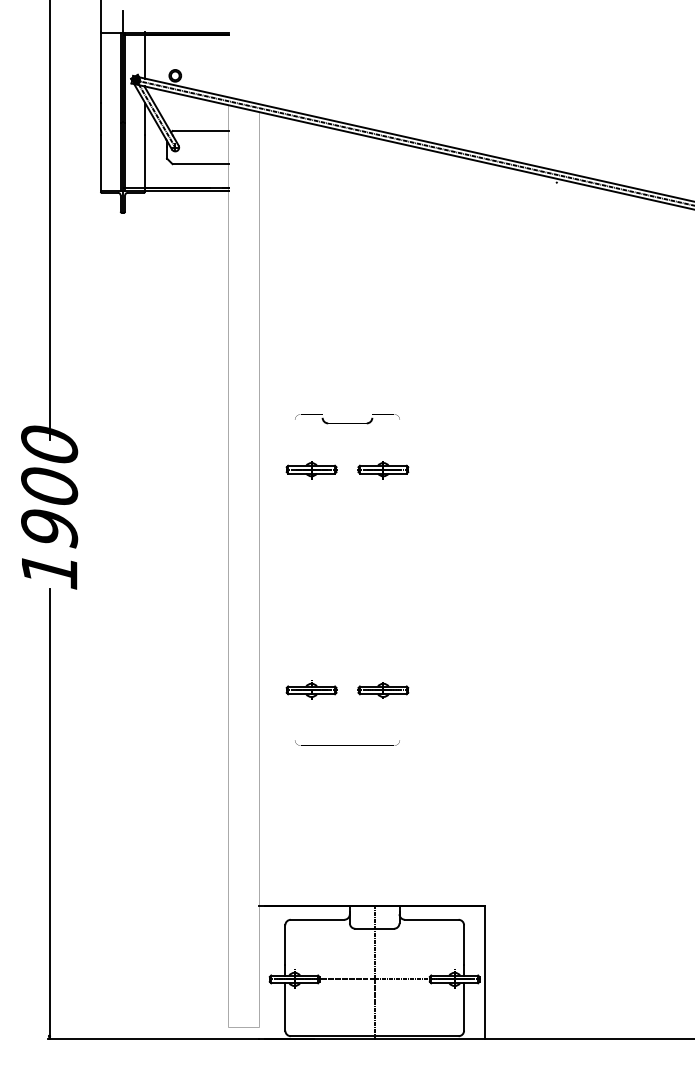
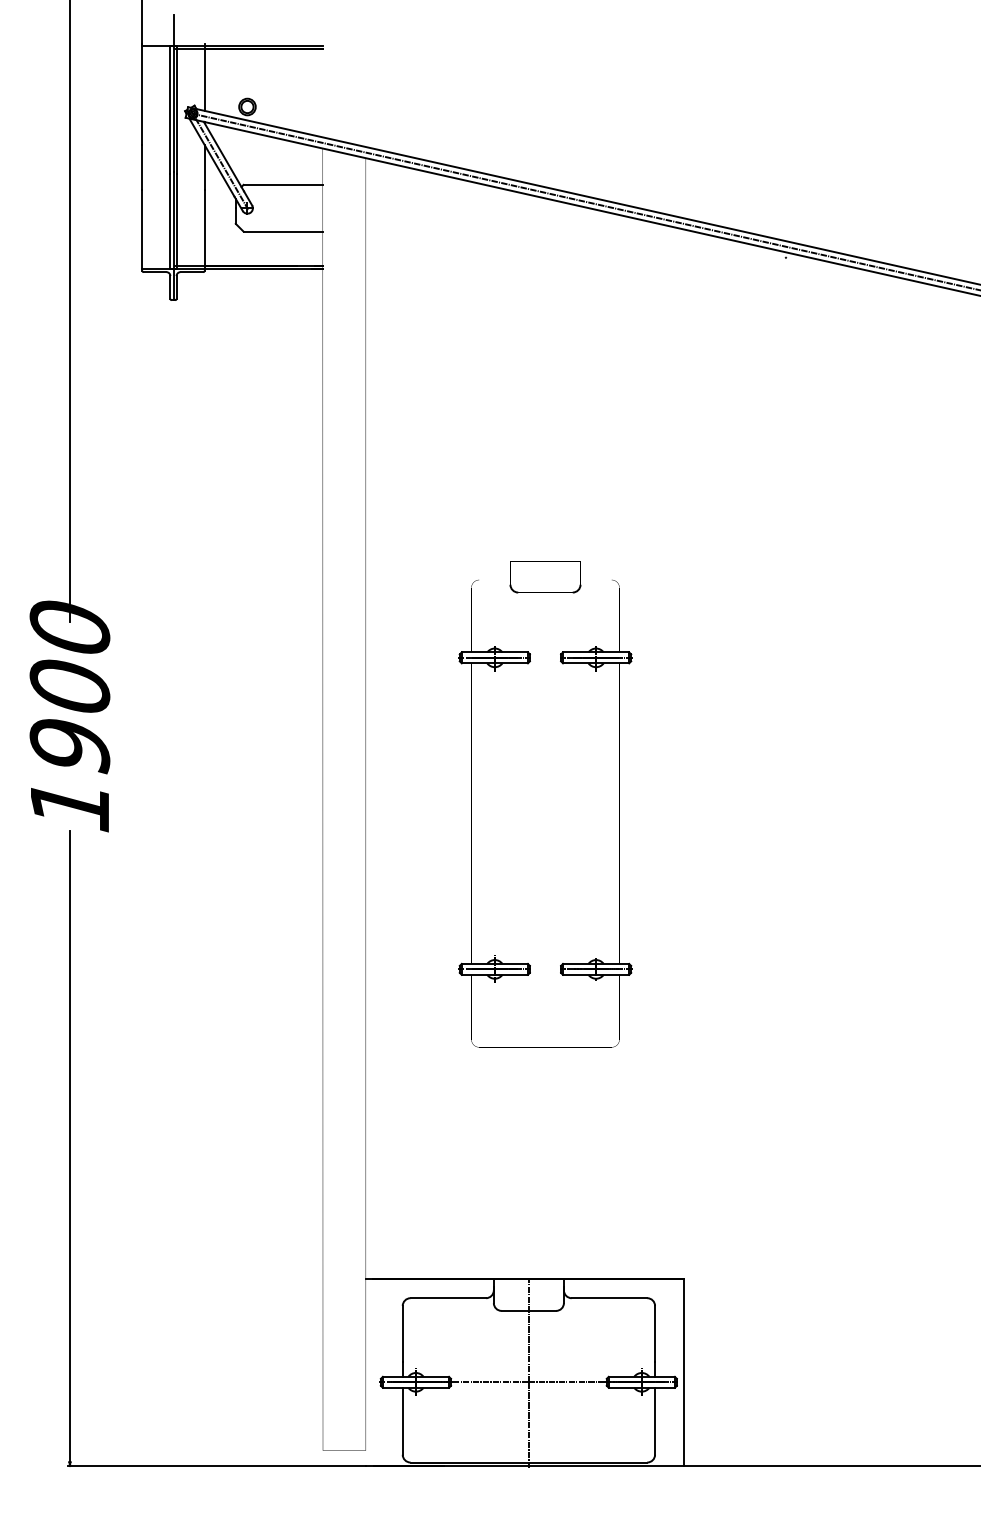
part: (295, 573) -> (471, 804), moved

